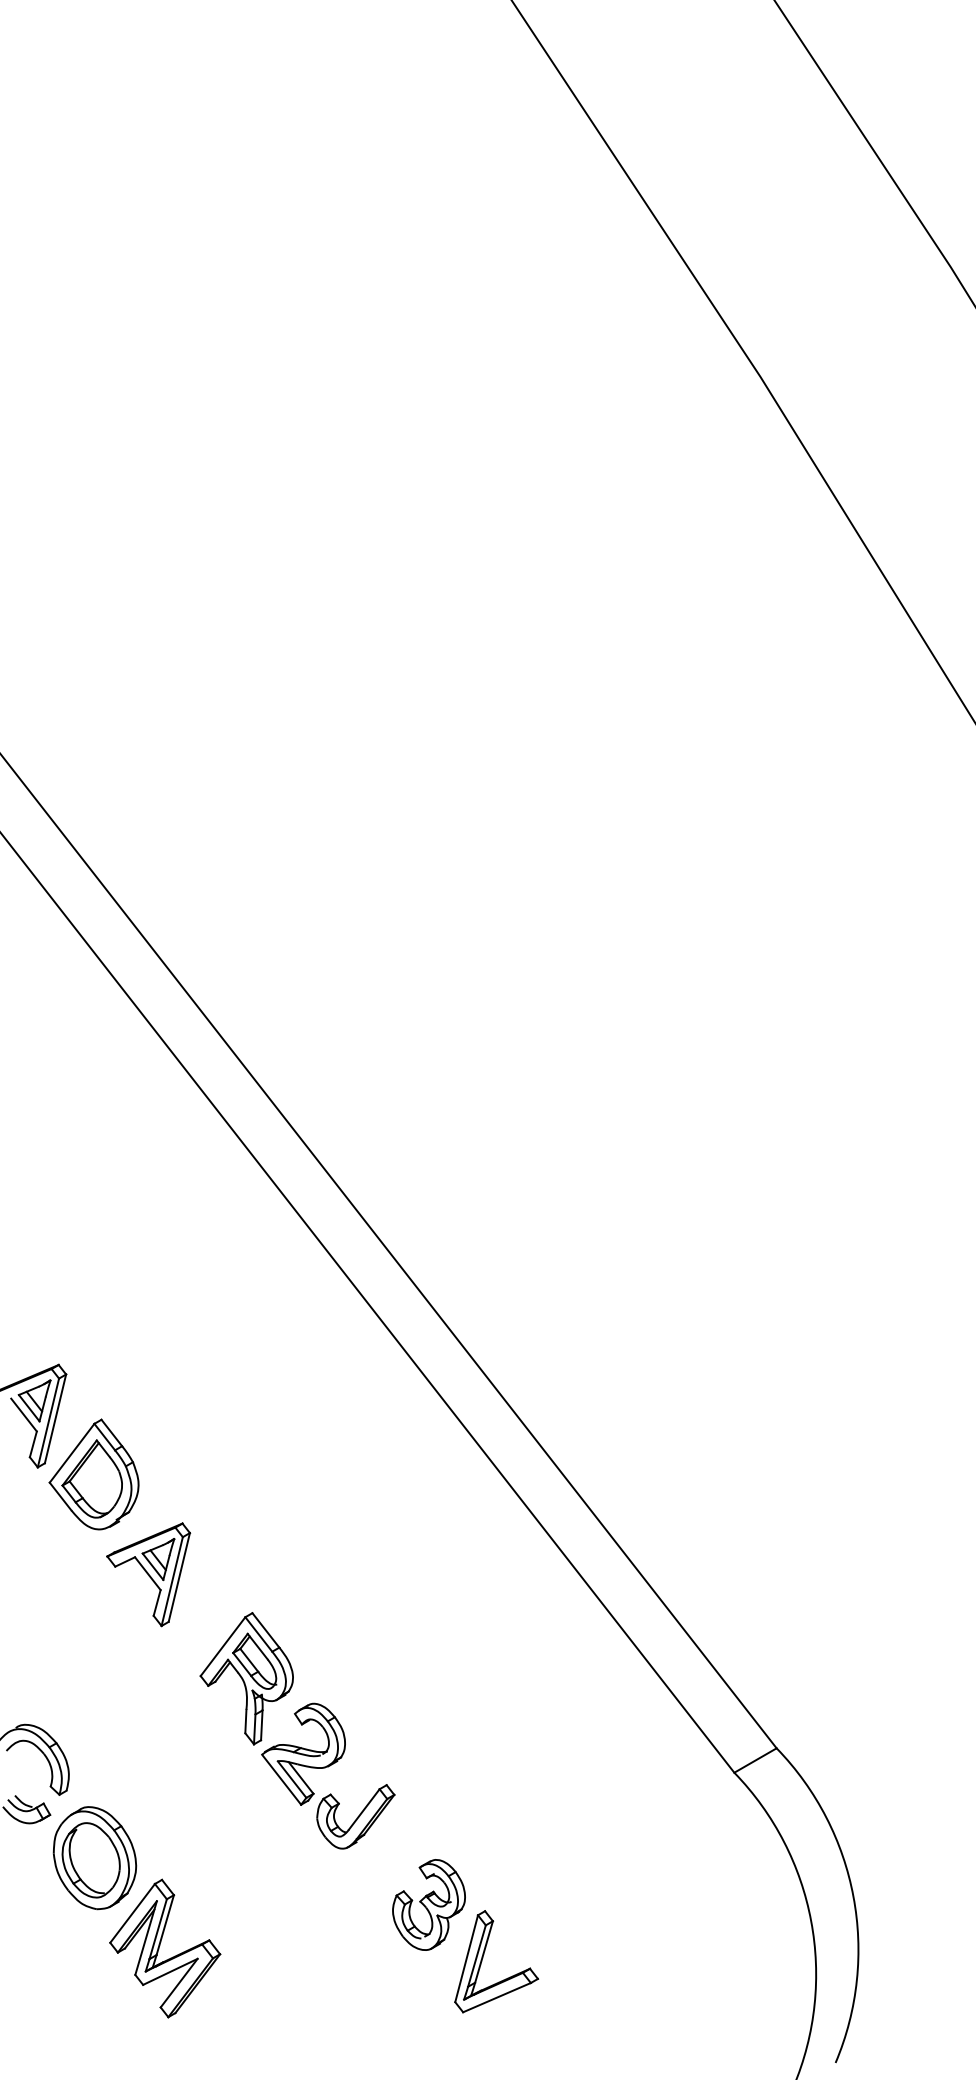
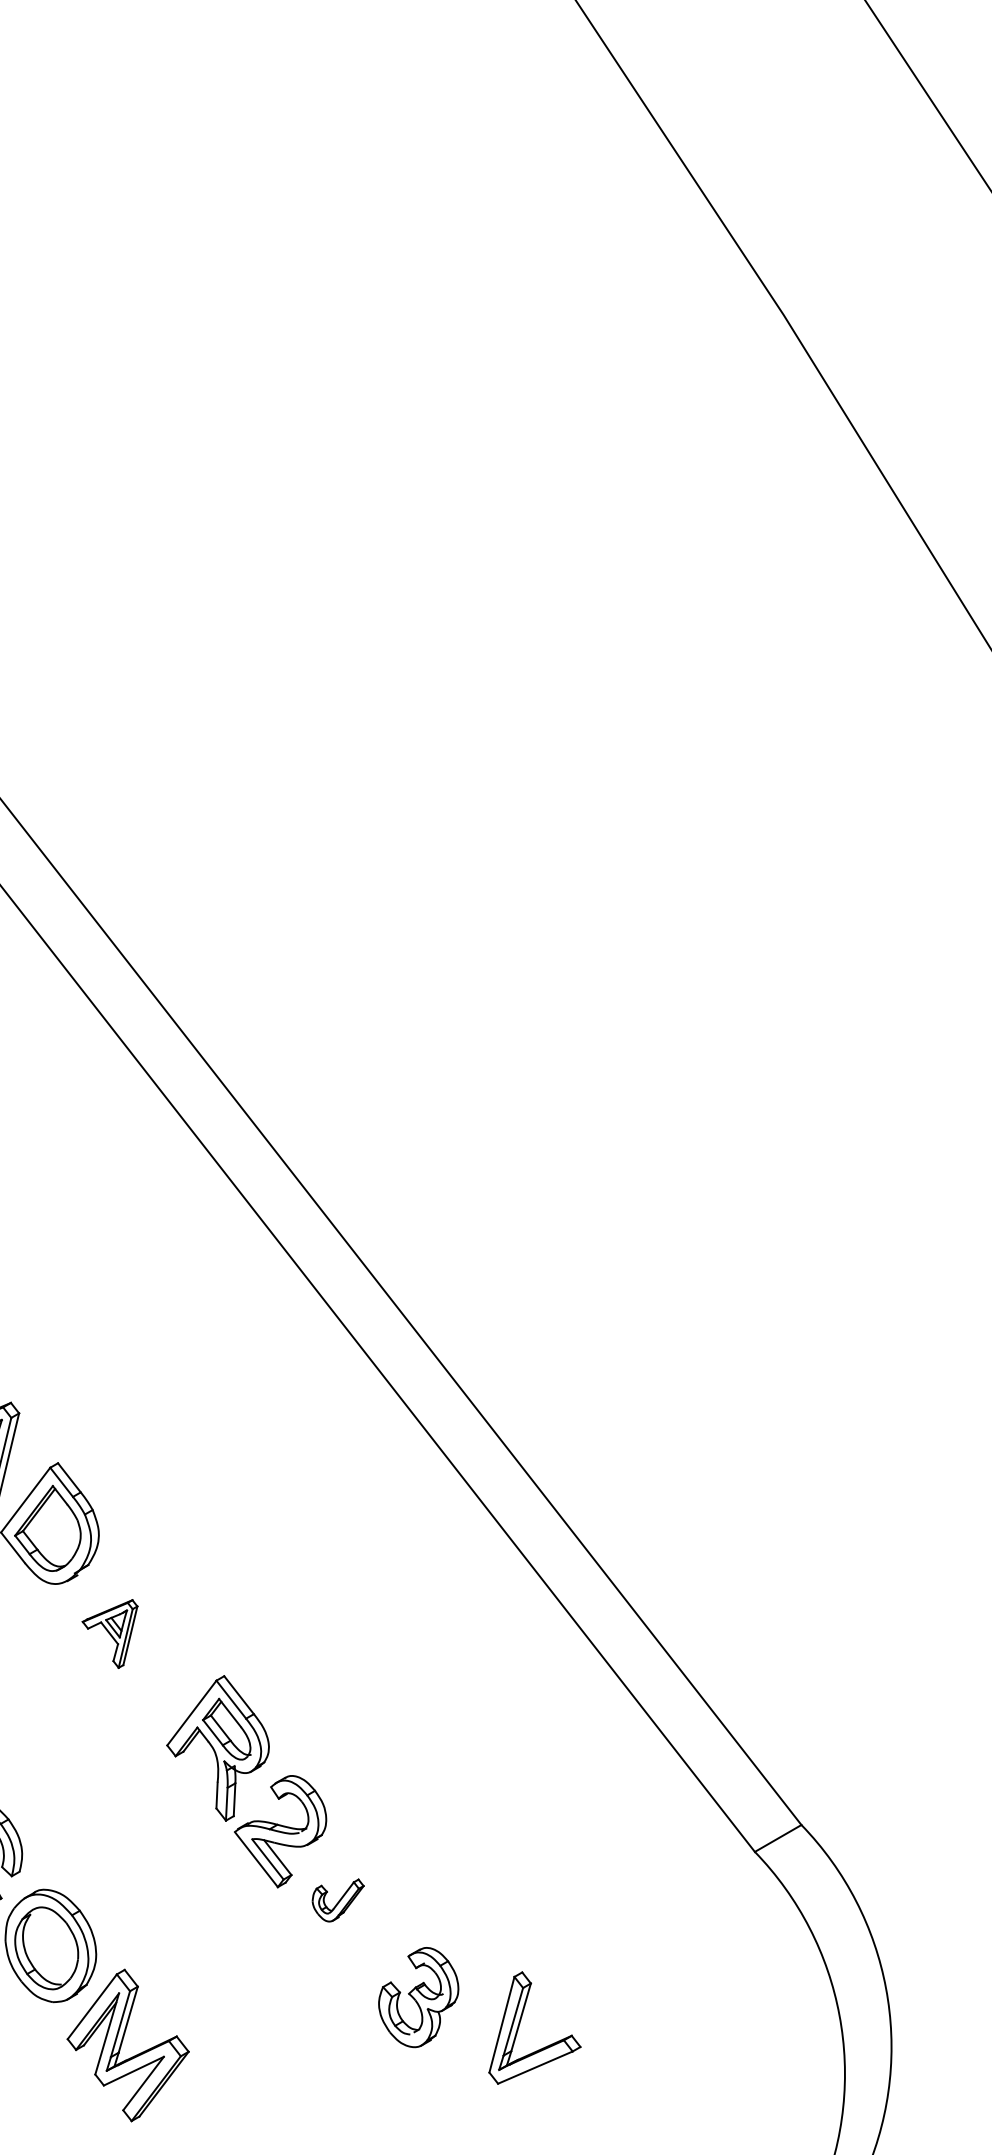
part: (148, 1574) -> (109, 1633), size x0.6
part: (355, 1816) -> (337, 1900), size x0.6
part: (483, 1958) -> (520, 2024), moved

